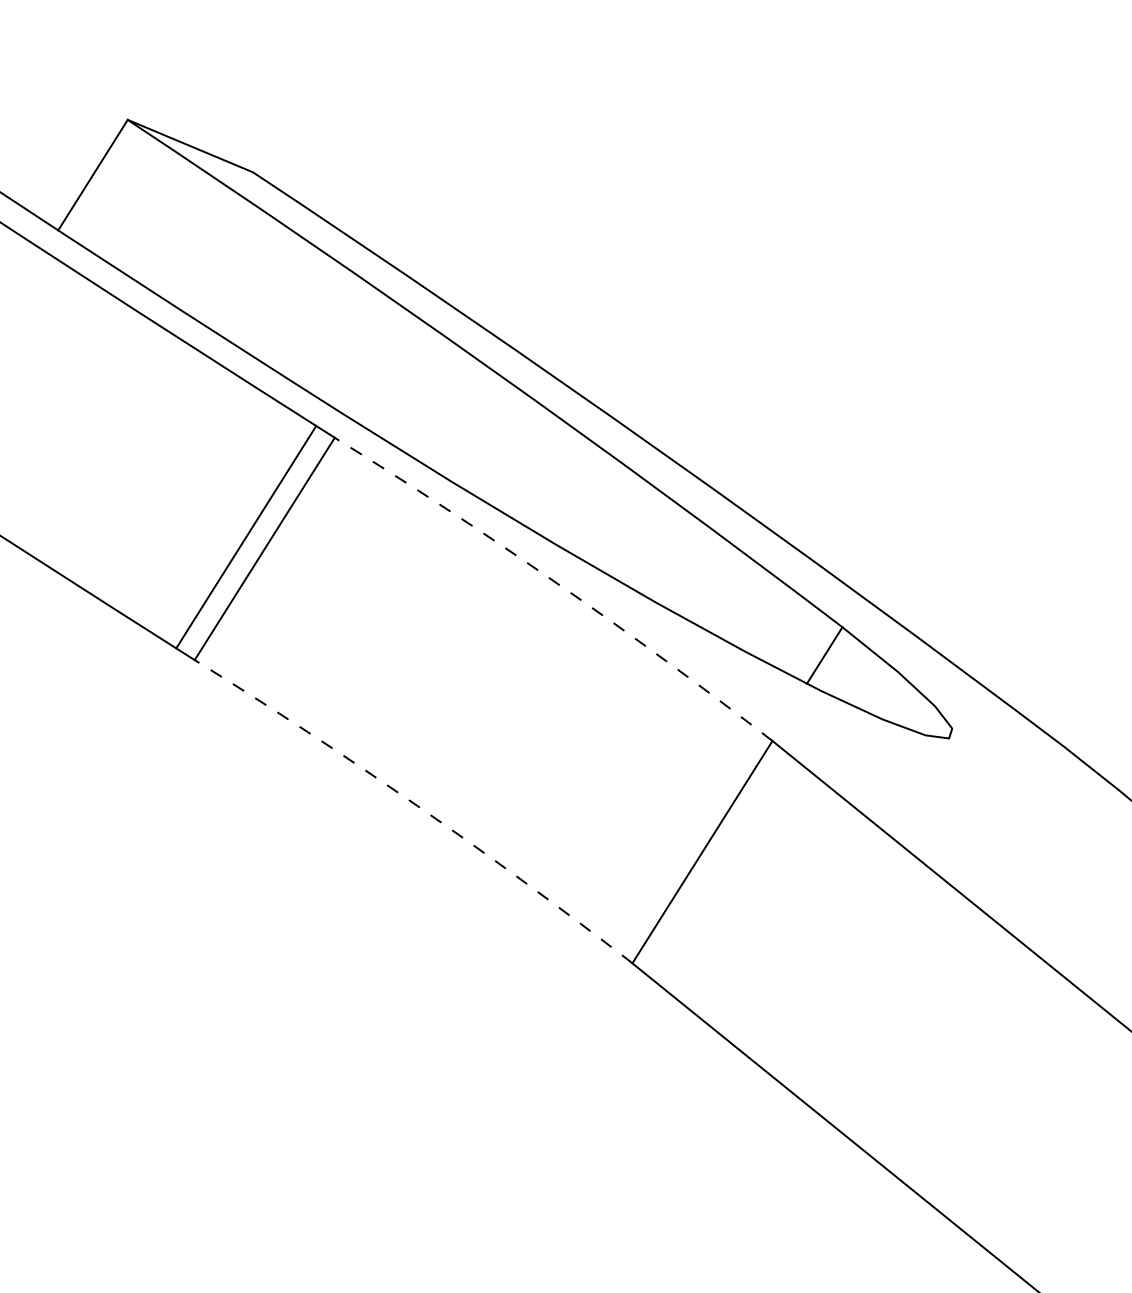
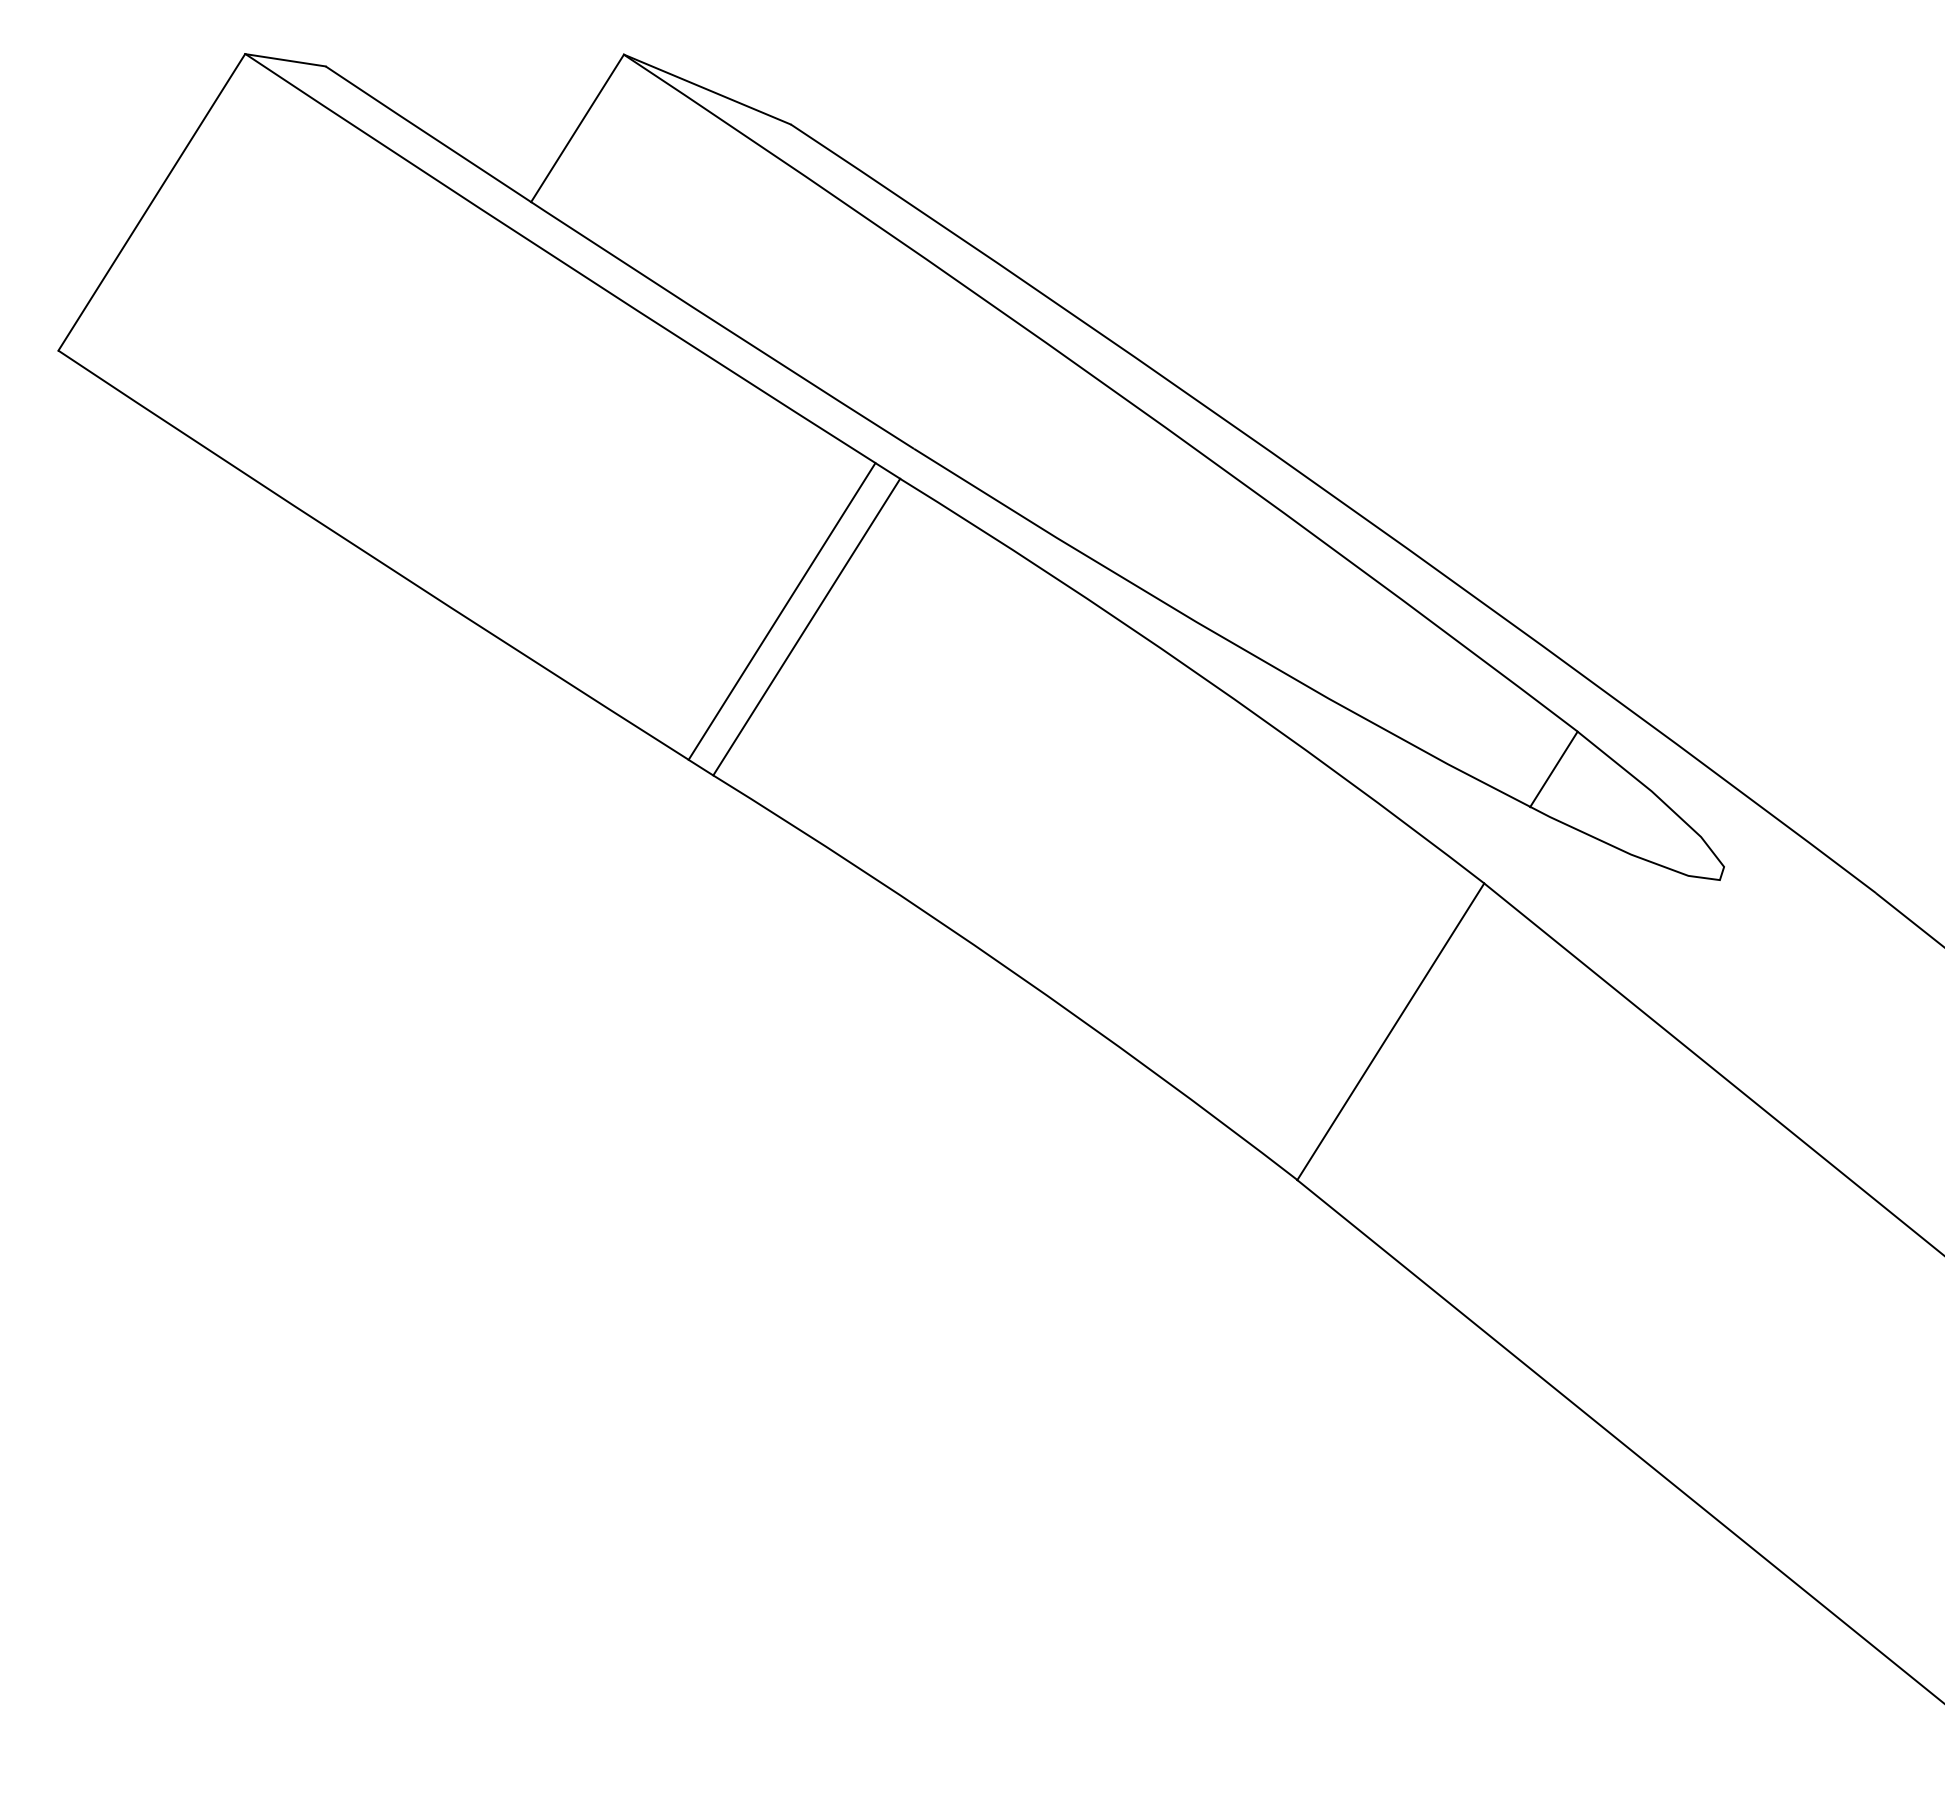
arc: (557, 583) -> (1197, 673), dashed -> solid
arc: (417, 806) -> (1010, 970), dashed -> solid

